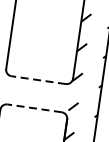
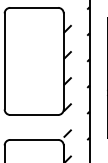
line: (37, 79) -> (33, 114), dashed -> solid
line: (33, 107) -> (33, 139), dashed -> solid

